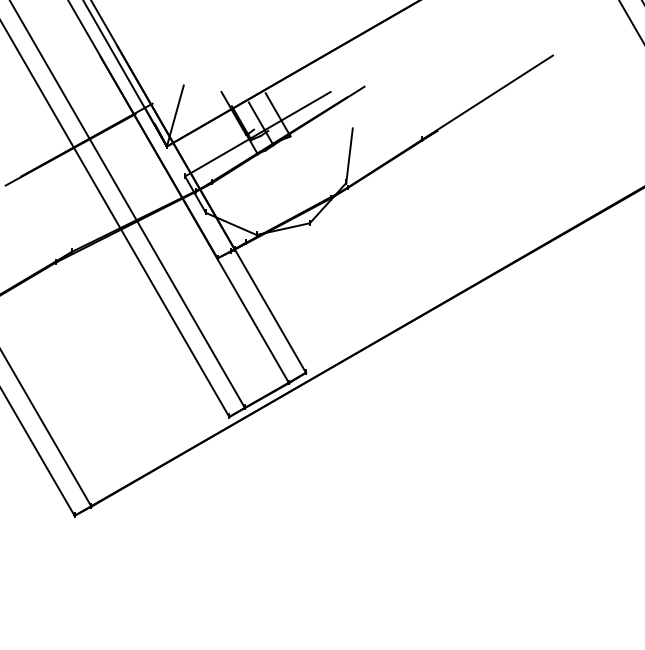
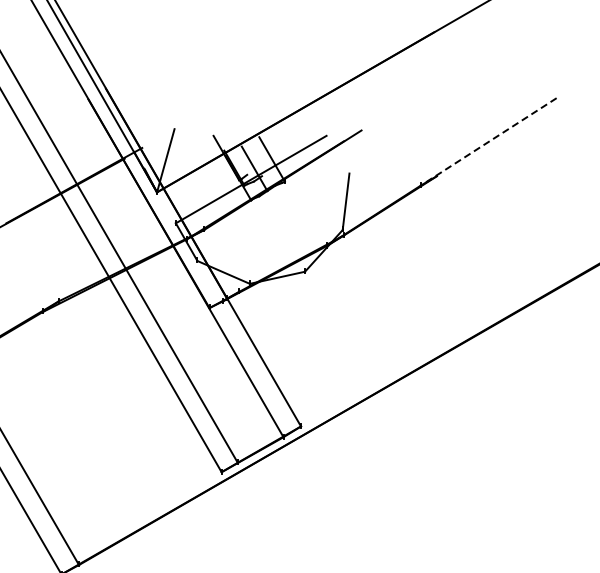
line: (486, 98) -> (487, 142), solid -> dashed

